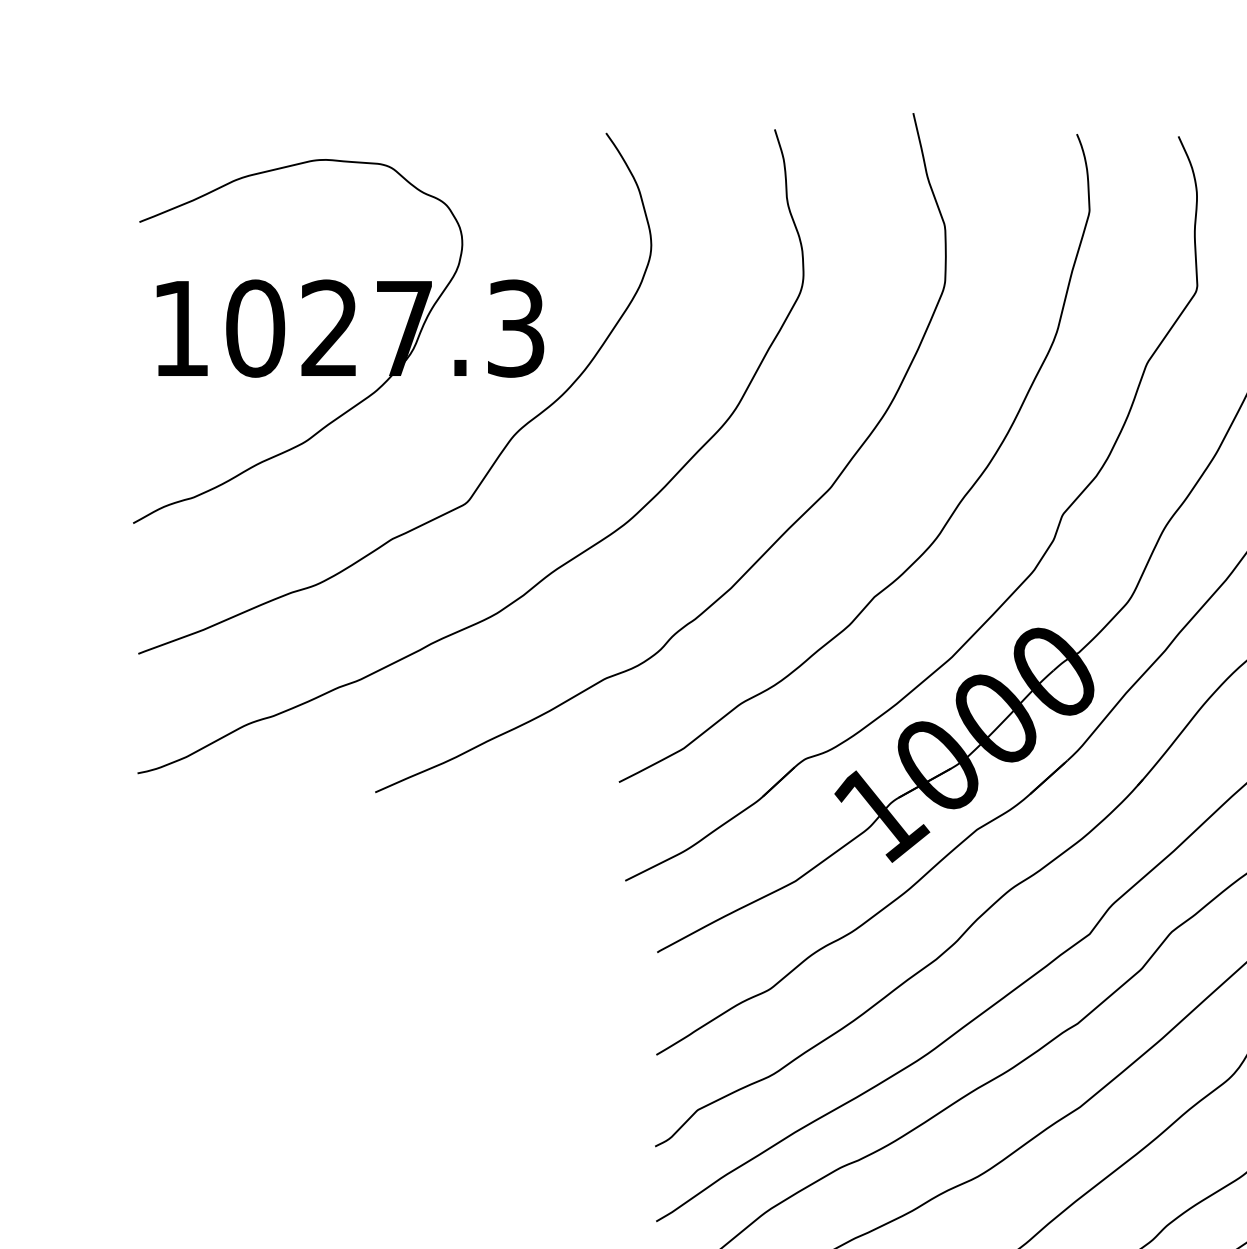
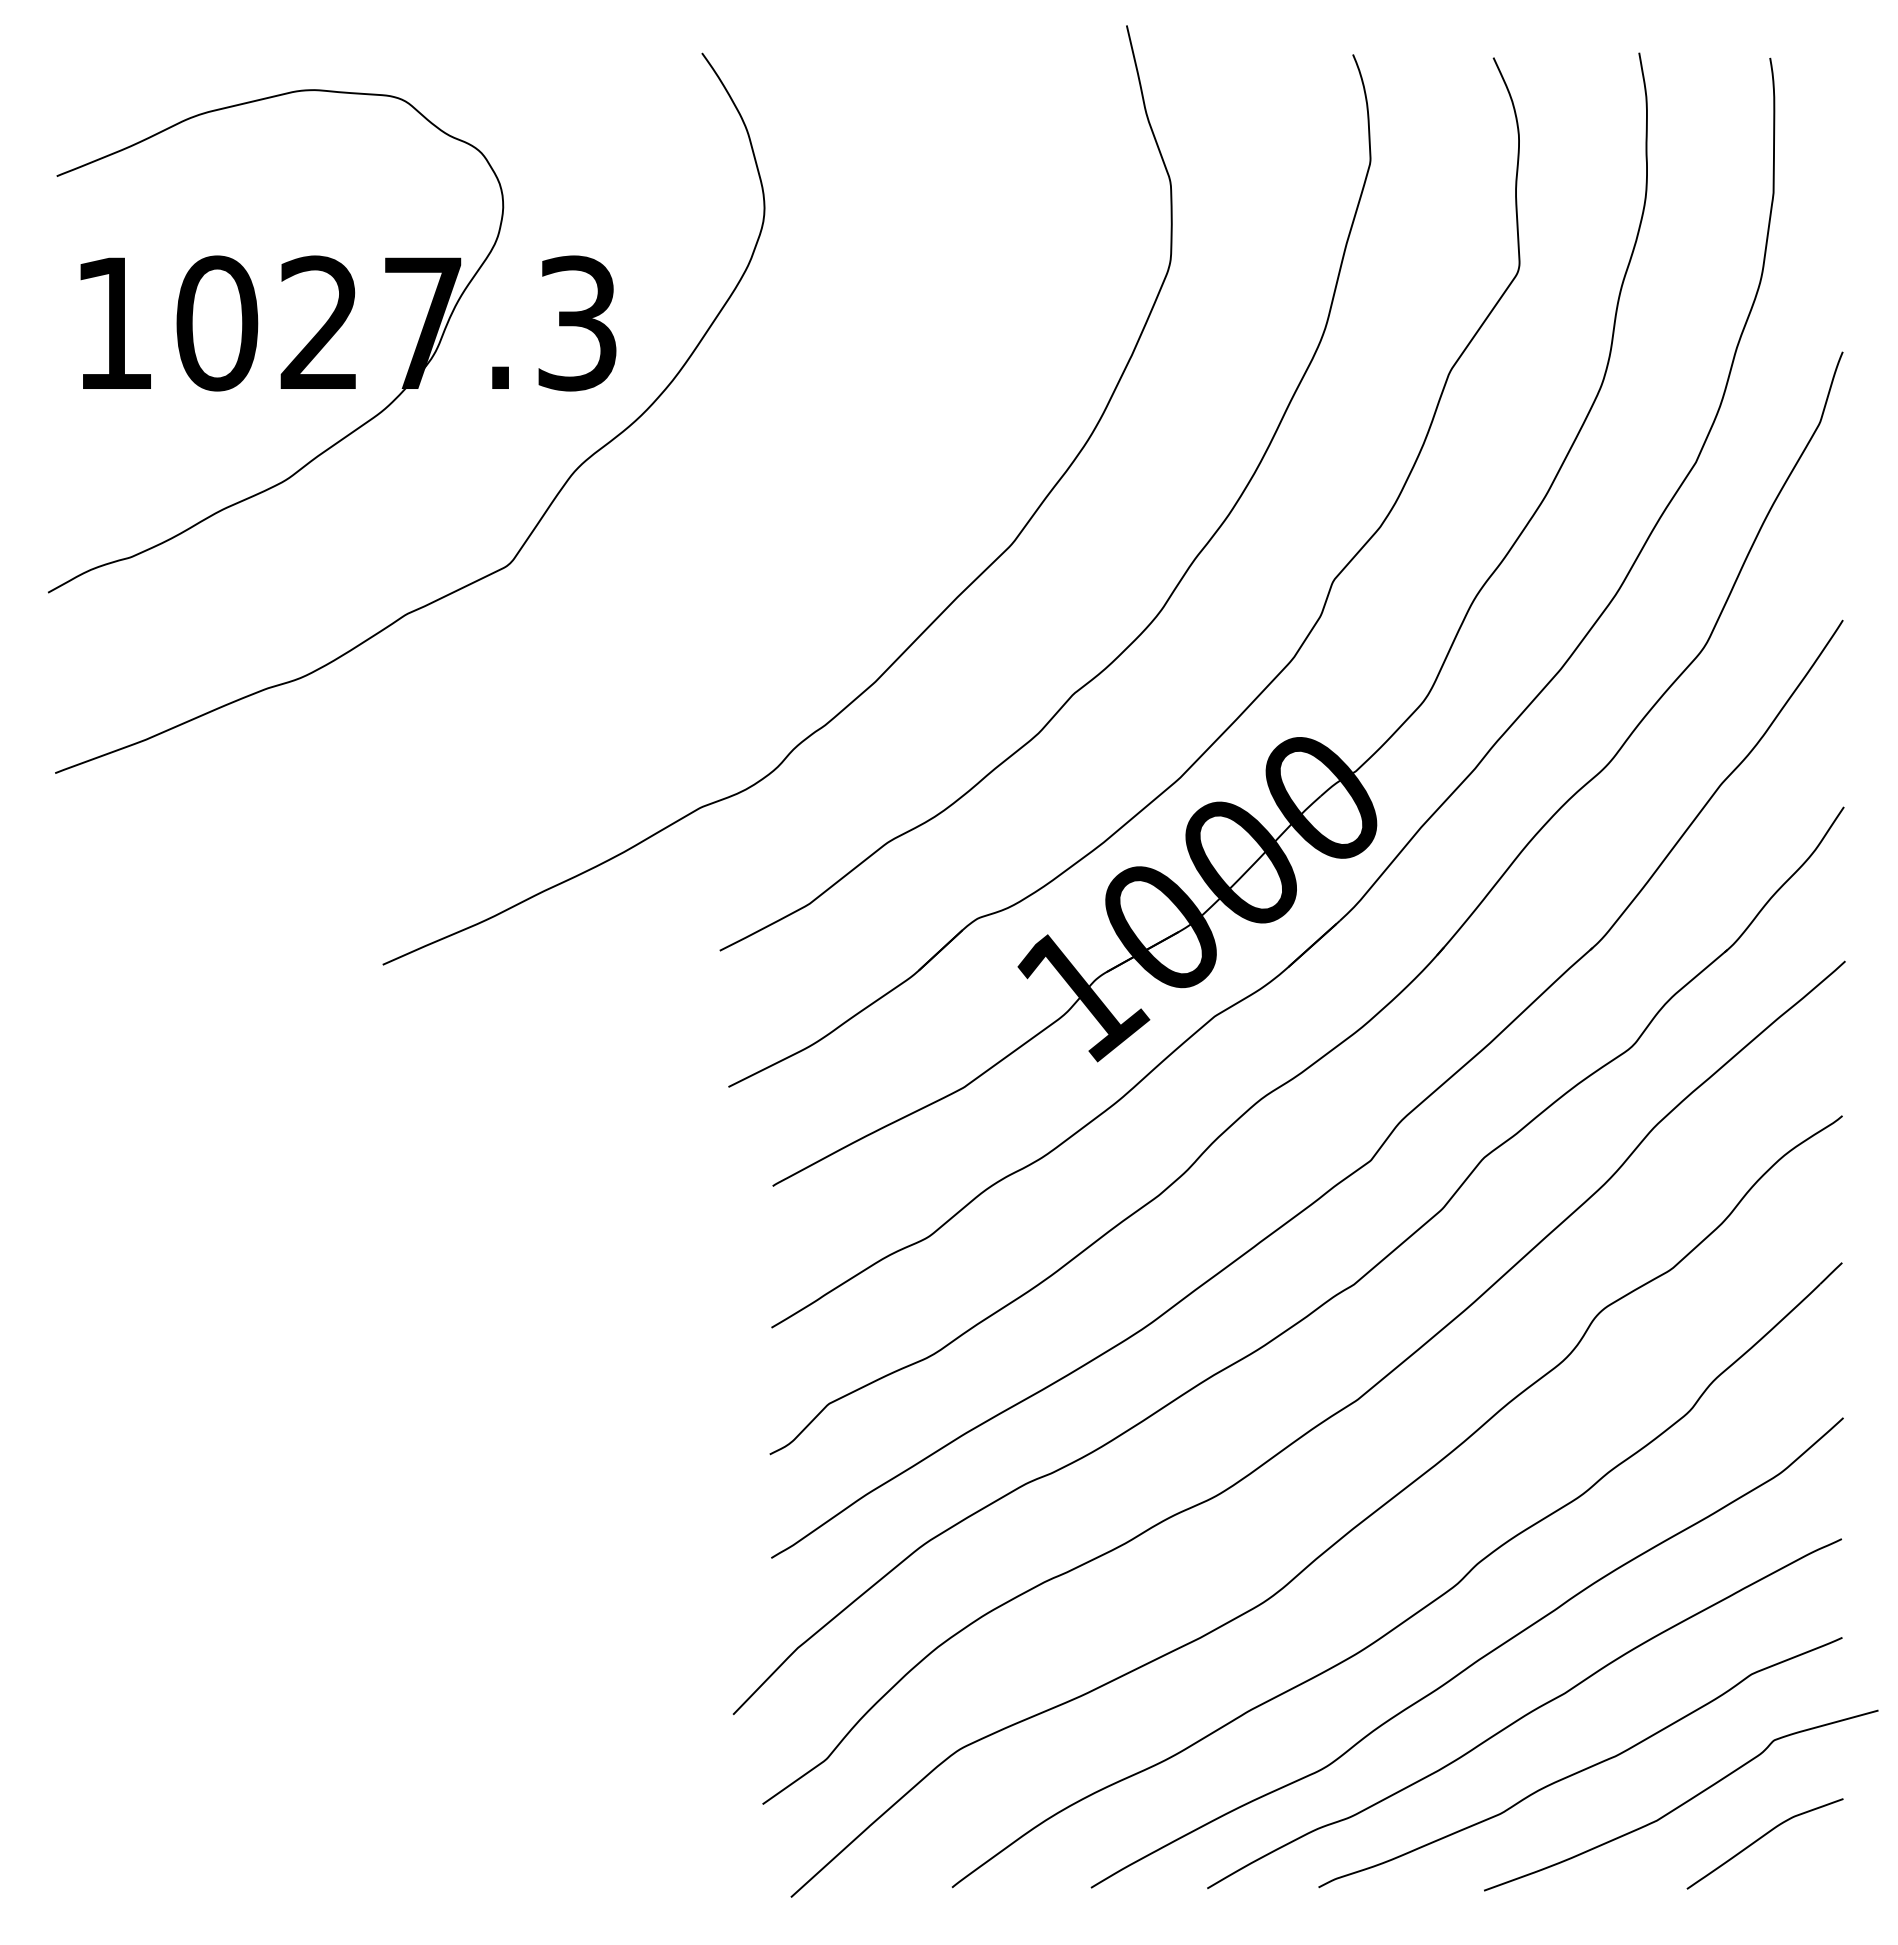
curve: (552, 570) -> (628, 658), removed

